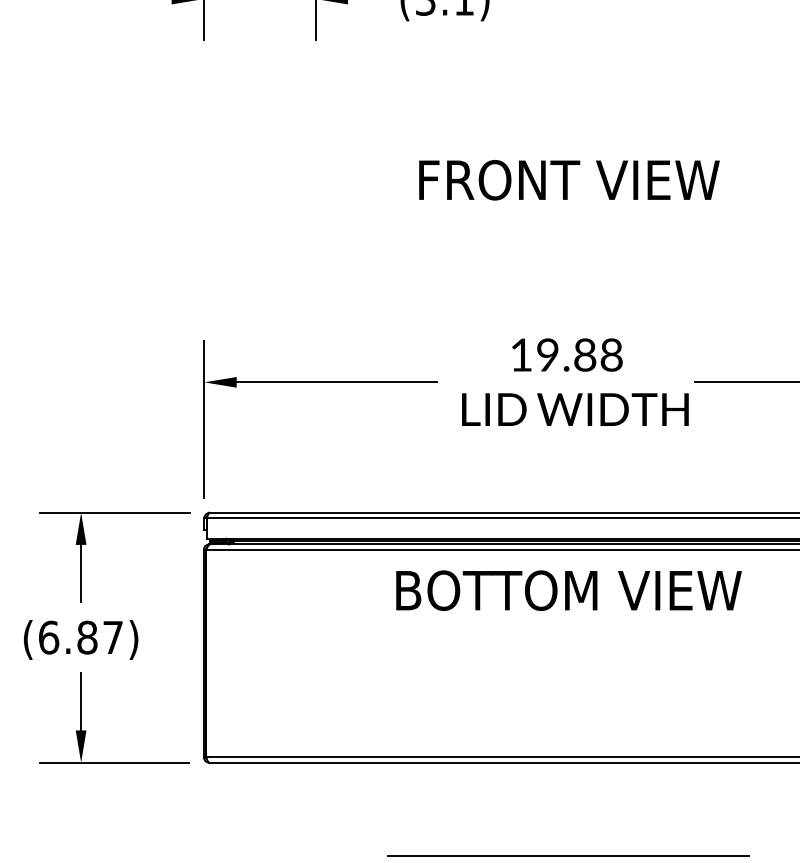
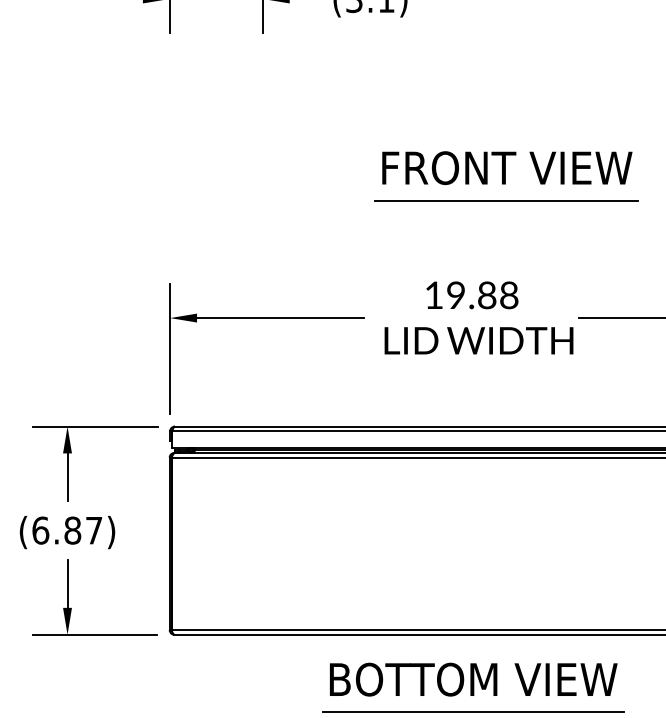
text: (569, 180) -> (507, 168), moved
line: (608, 241) -> (506, 200), added
text: (568, 590) -> (473, 679), moved

